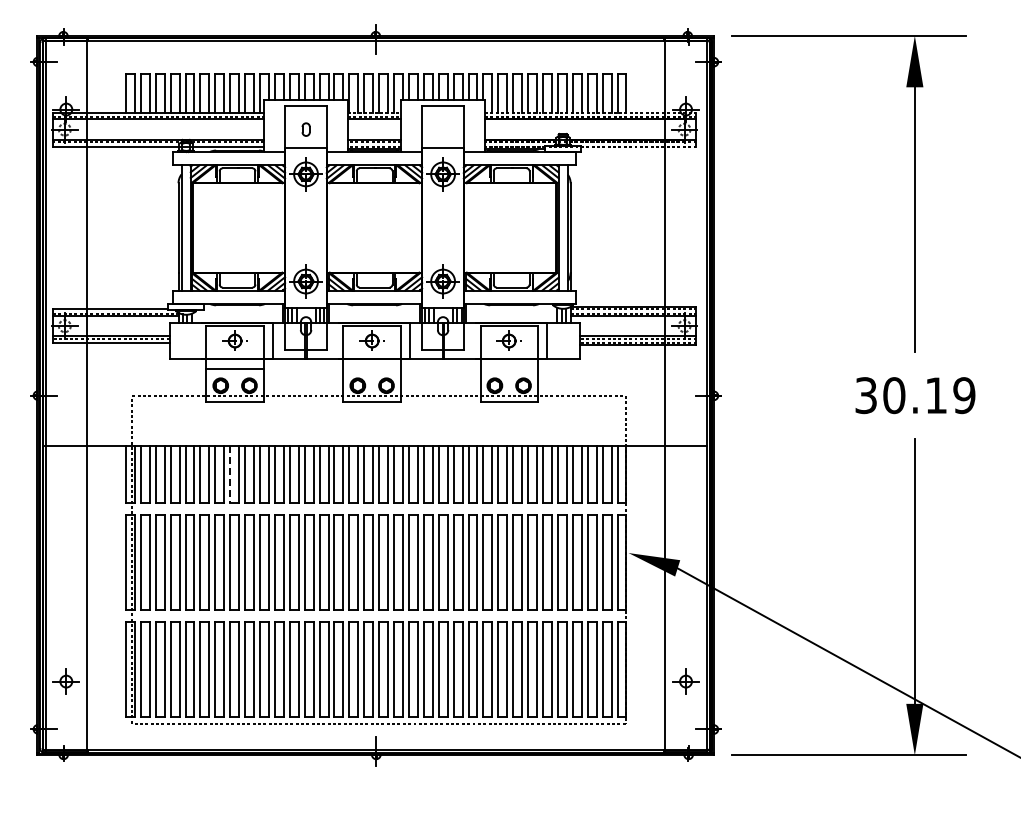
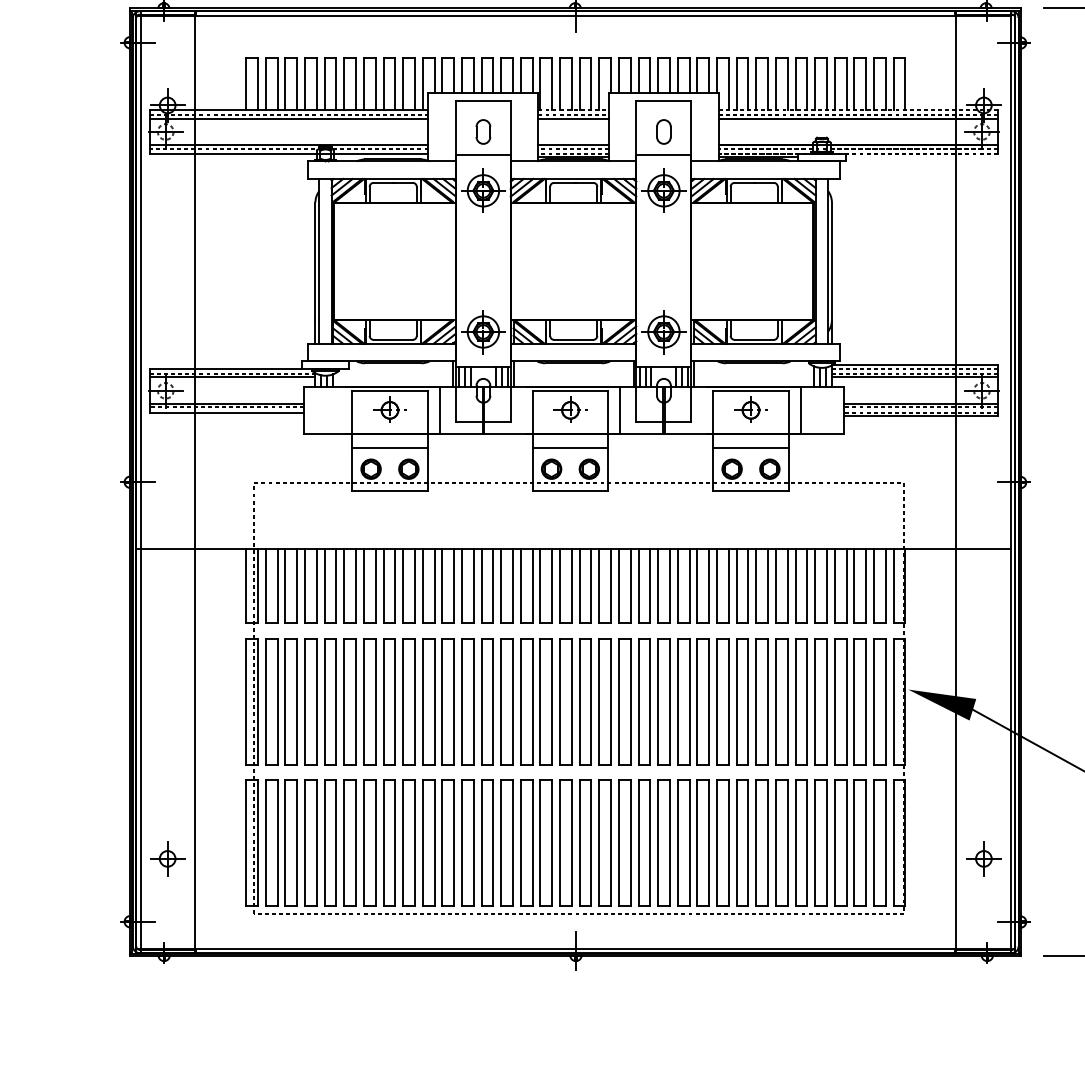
part: (306, 129) -> (484, 131), size x1.43
part: (443, 129) -> (664, 131), added
line: (371, 369) -> (569, 447), added
line: (508, 369) -> (750, 447), added
line: (230, 475) -> (383, 587), dashed -> solid

